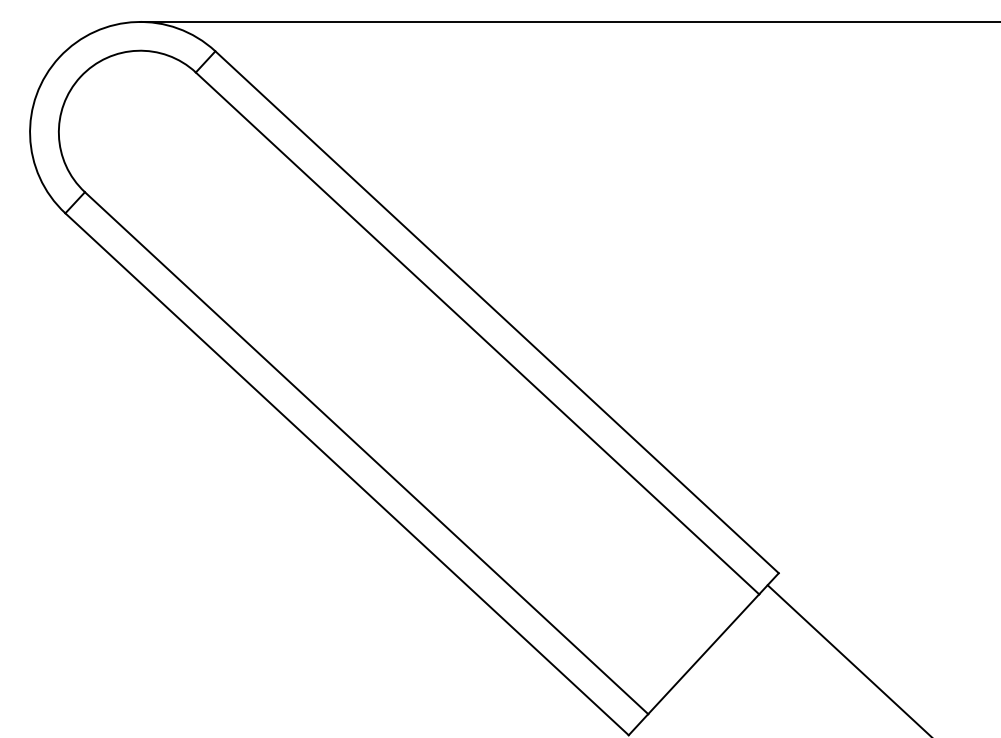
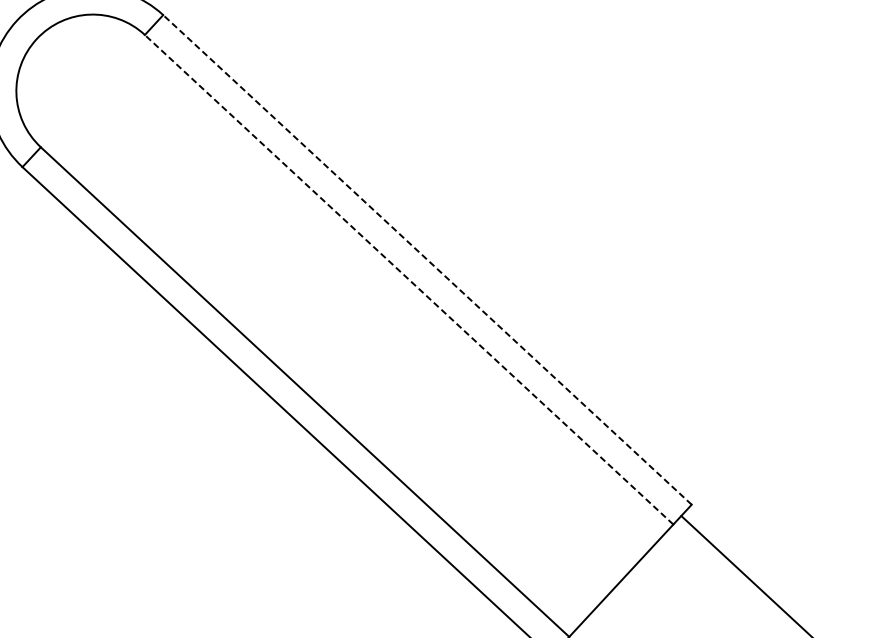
line: (497, 312) -> (427, 260), solid -> dashed
line: (477, 333) -> (409, 279), solid -> dashed

